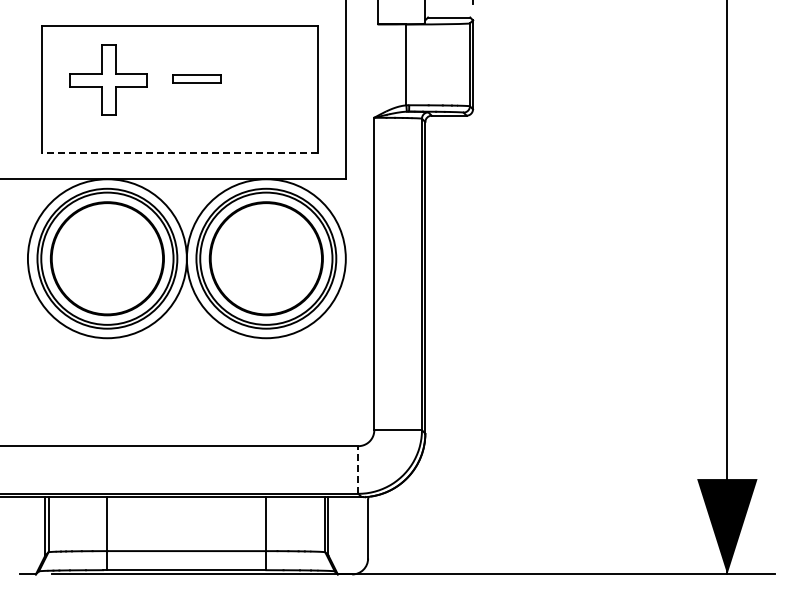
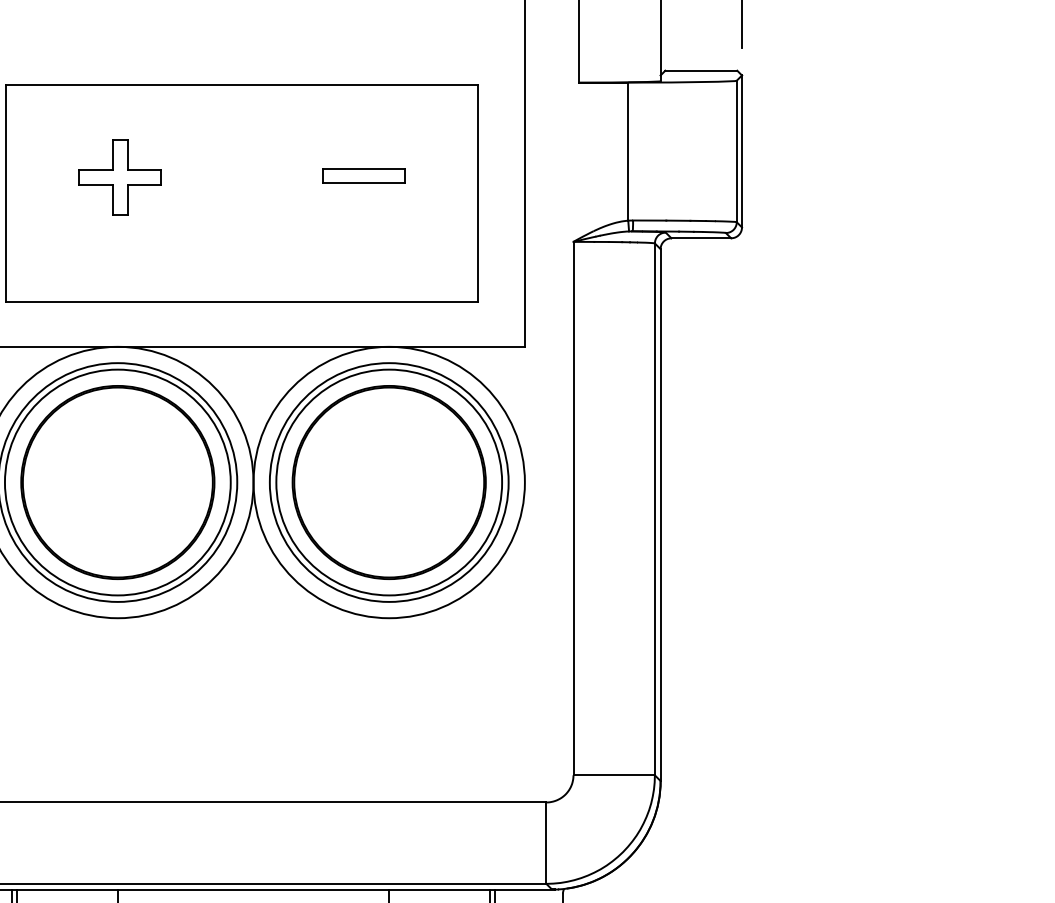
part: (196, 78) -> (363, 174), moved
part: (108, 79) -> (119, 176), size x0.62
line: (179, 153) -> (240, 302), dashed -> solid
line: (358, 470) -> (546, 844), dashed -> solid

